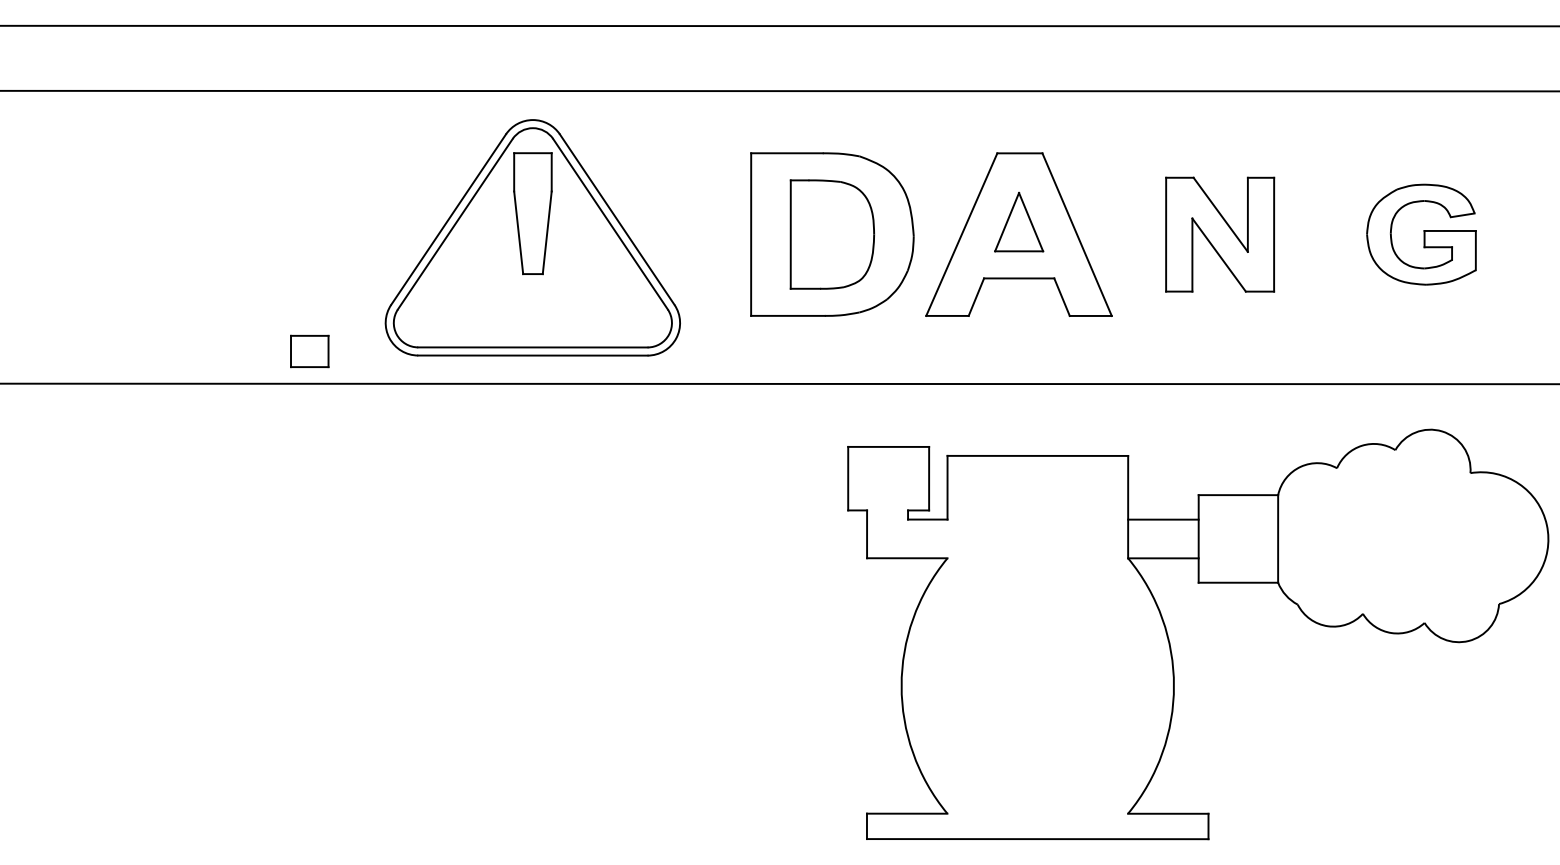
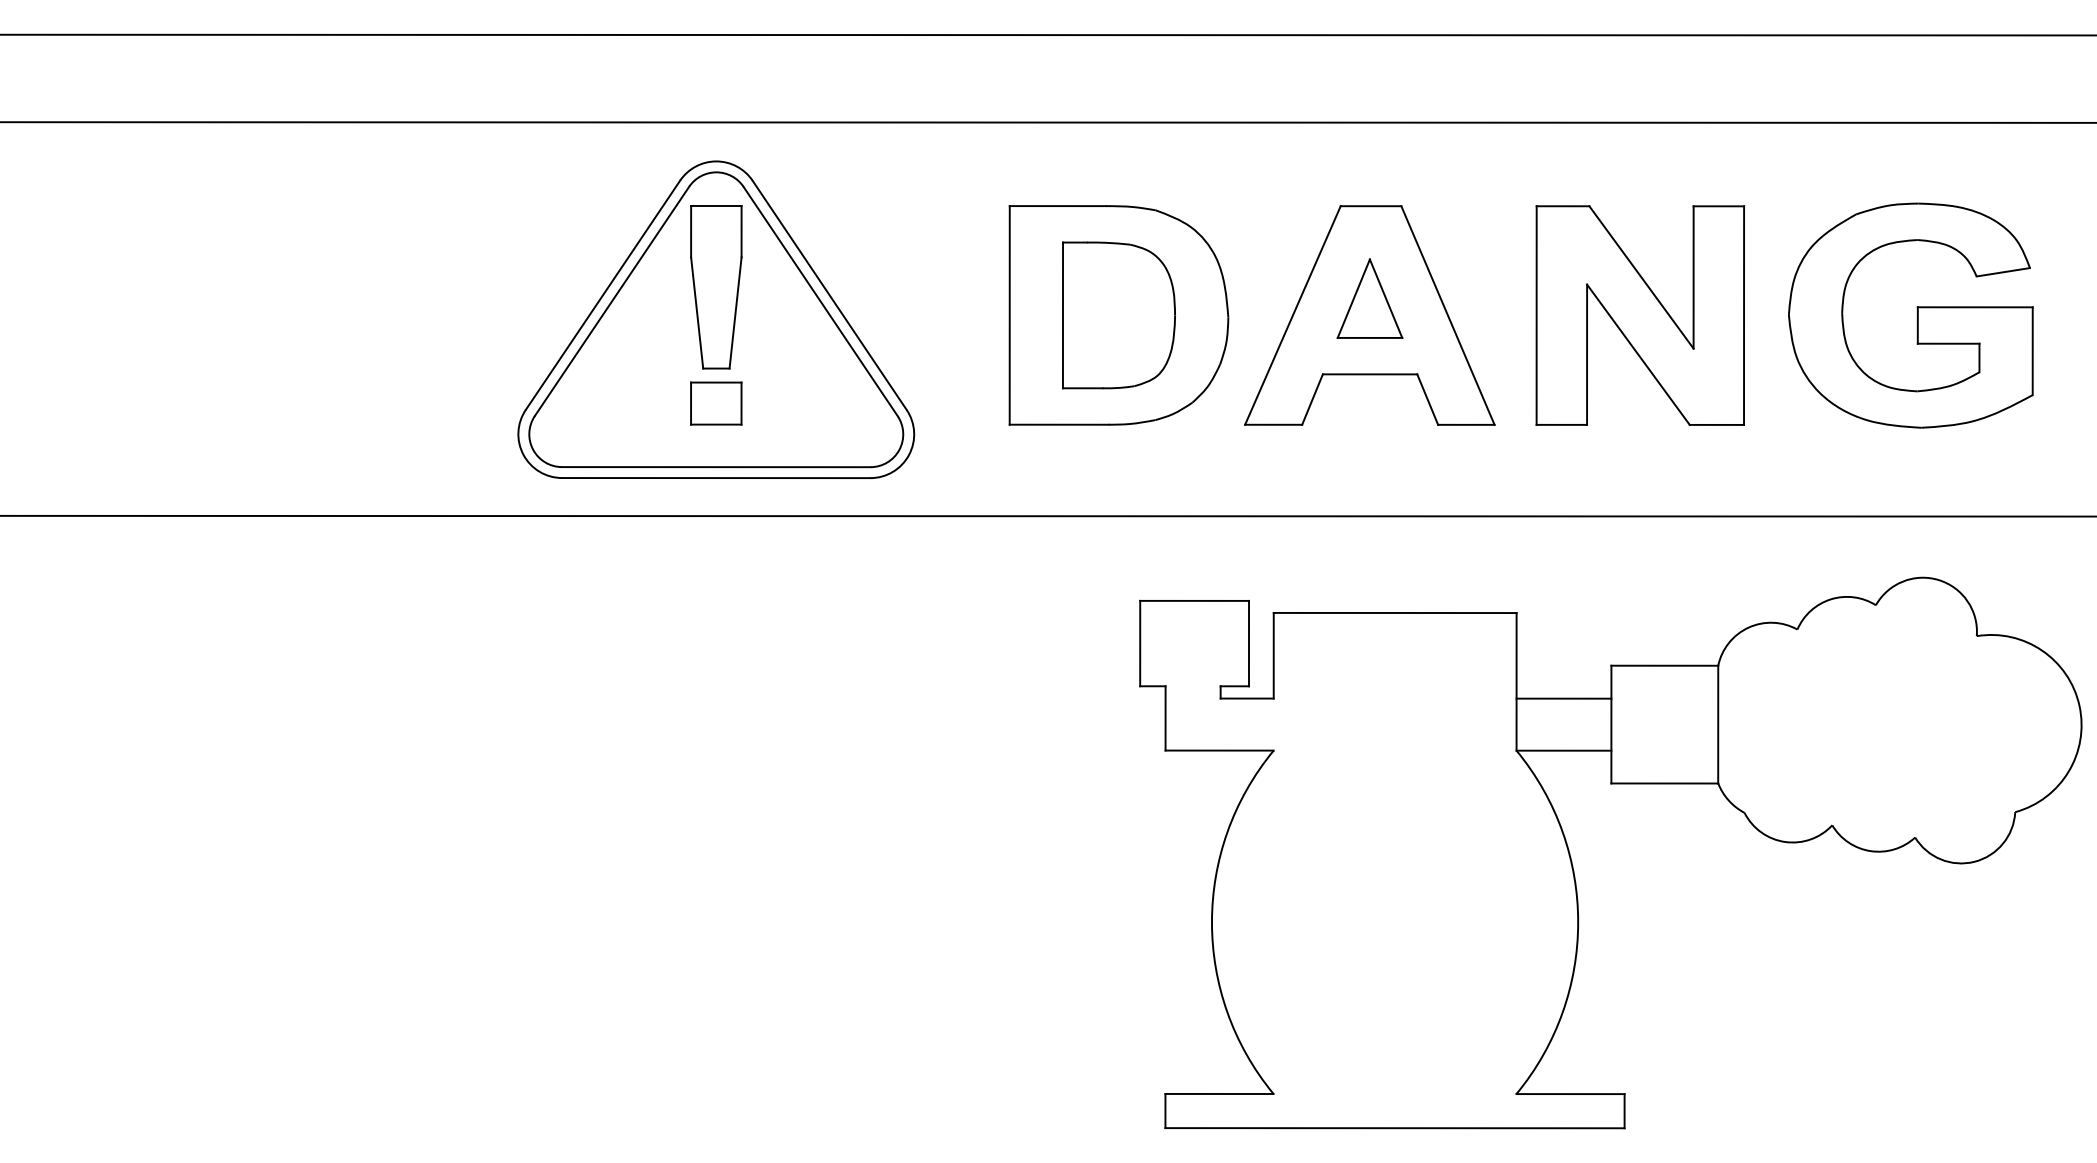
part: (1219, 234) -> (1639, 315), size x1.43
part: (1421, 234) -> (1910, 315), size x1.67
part: (309, 351) -> (716, 403), moved

